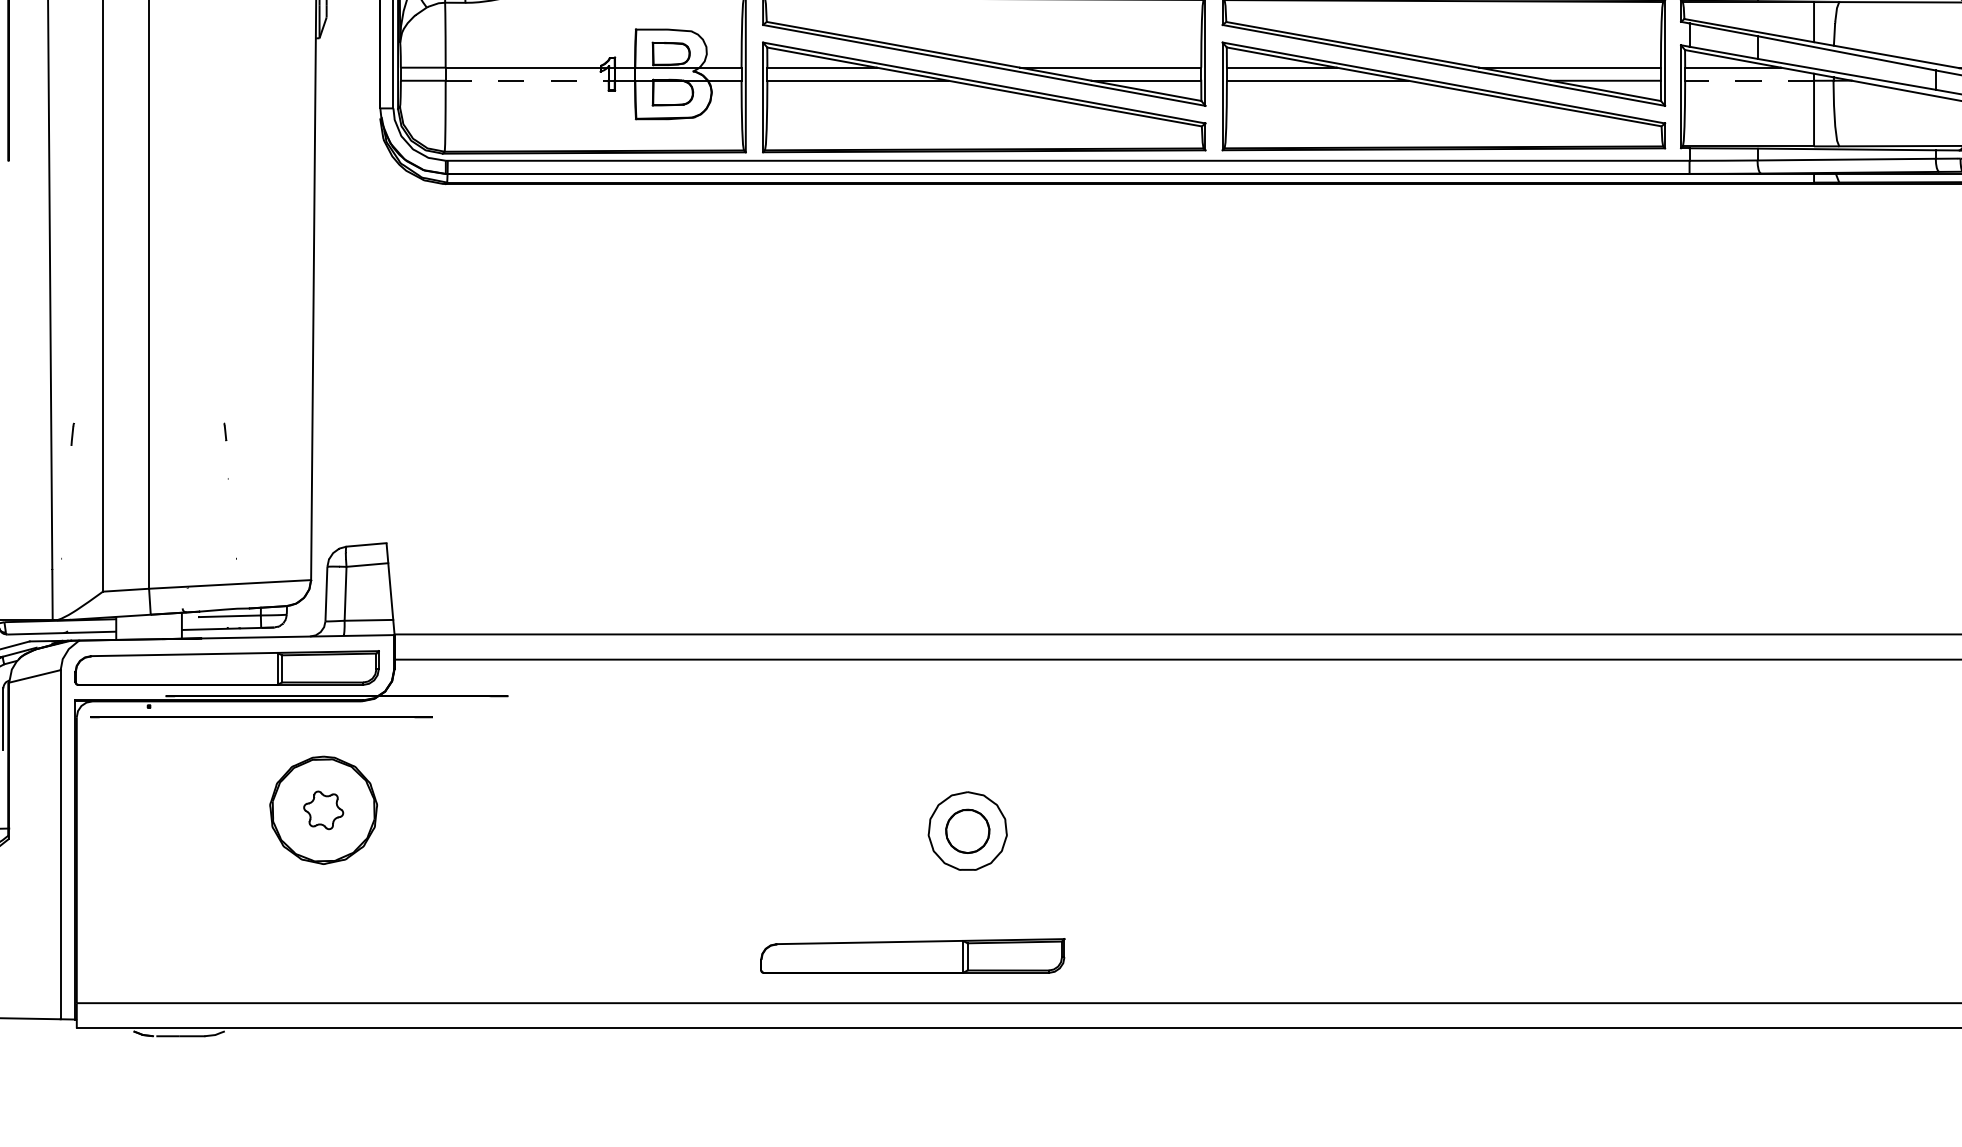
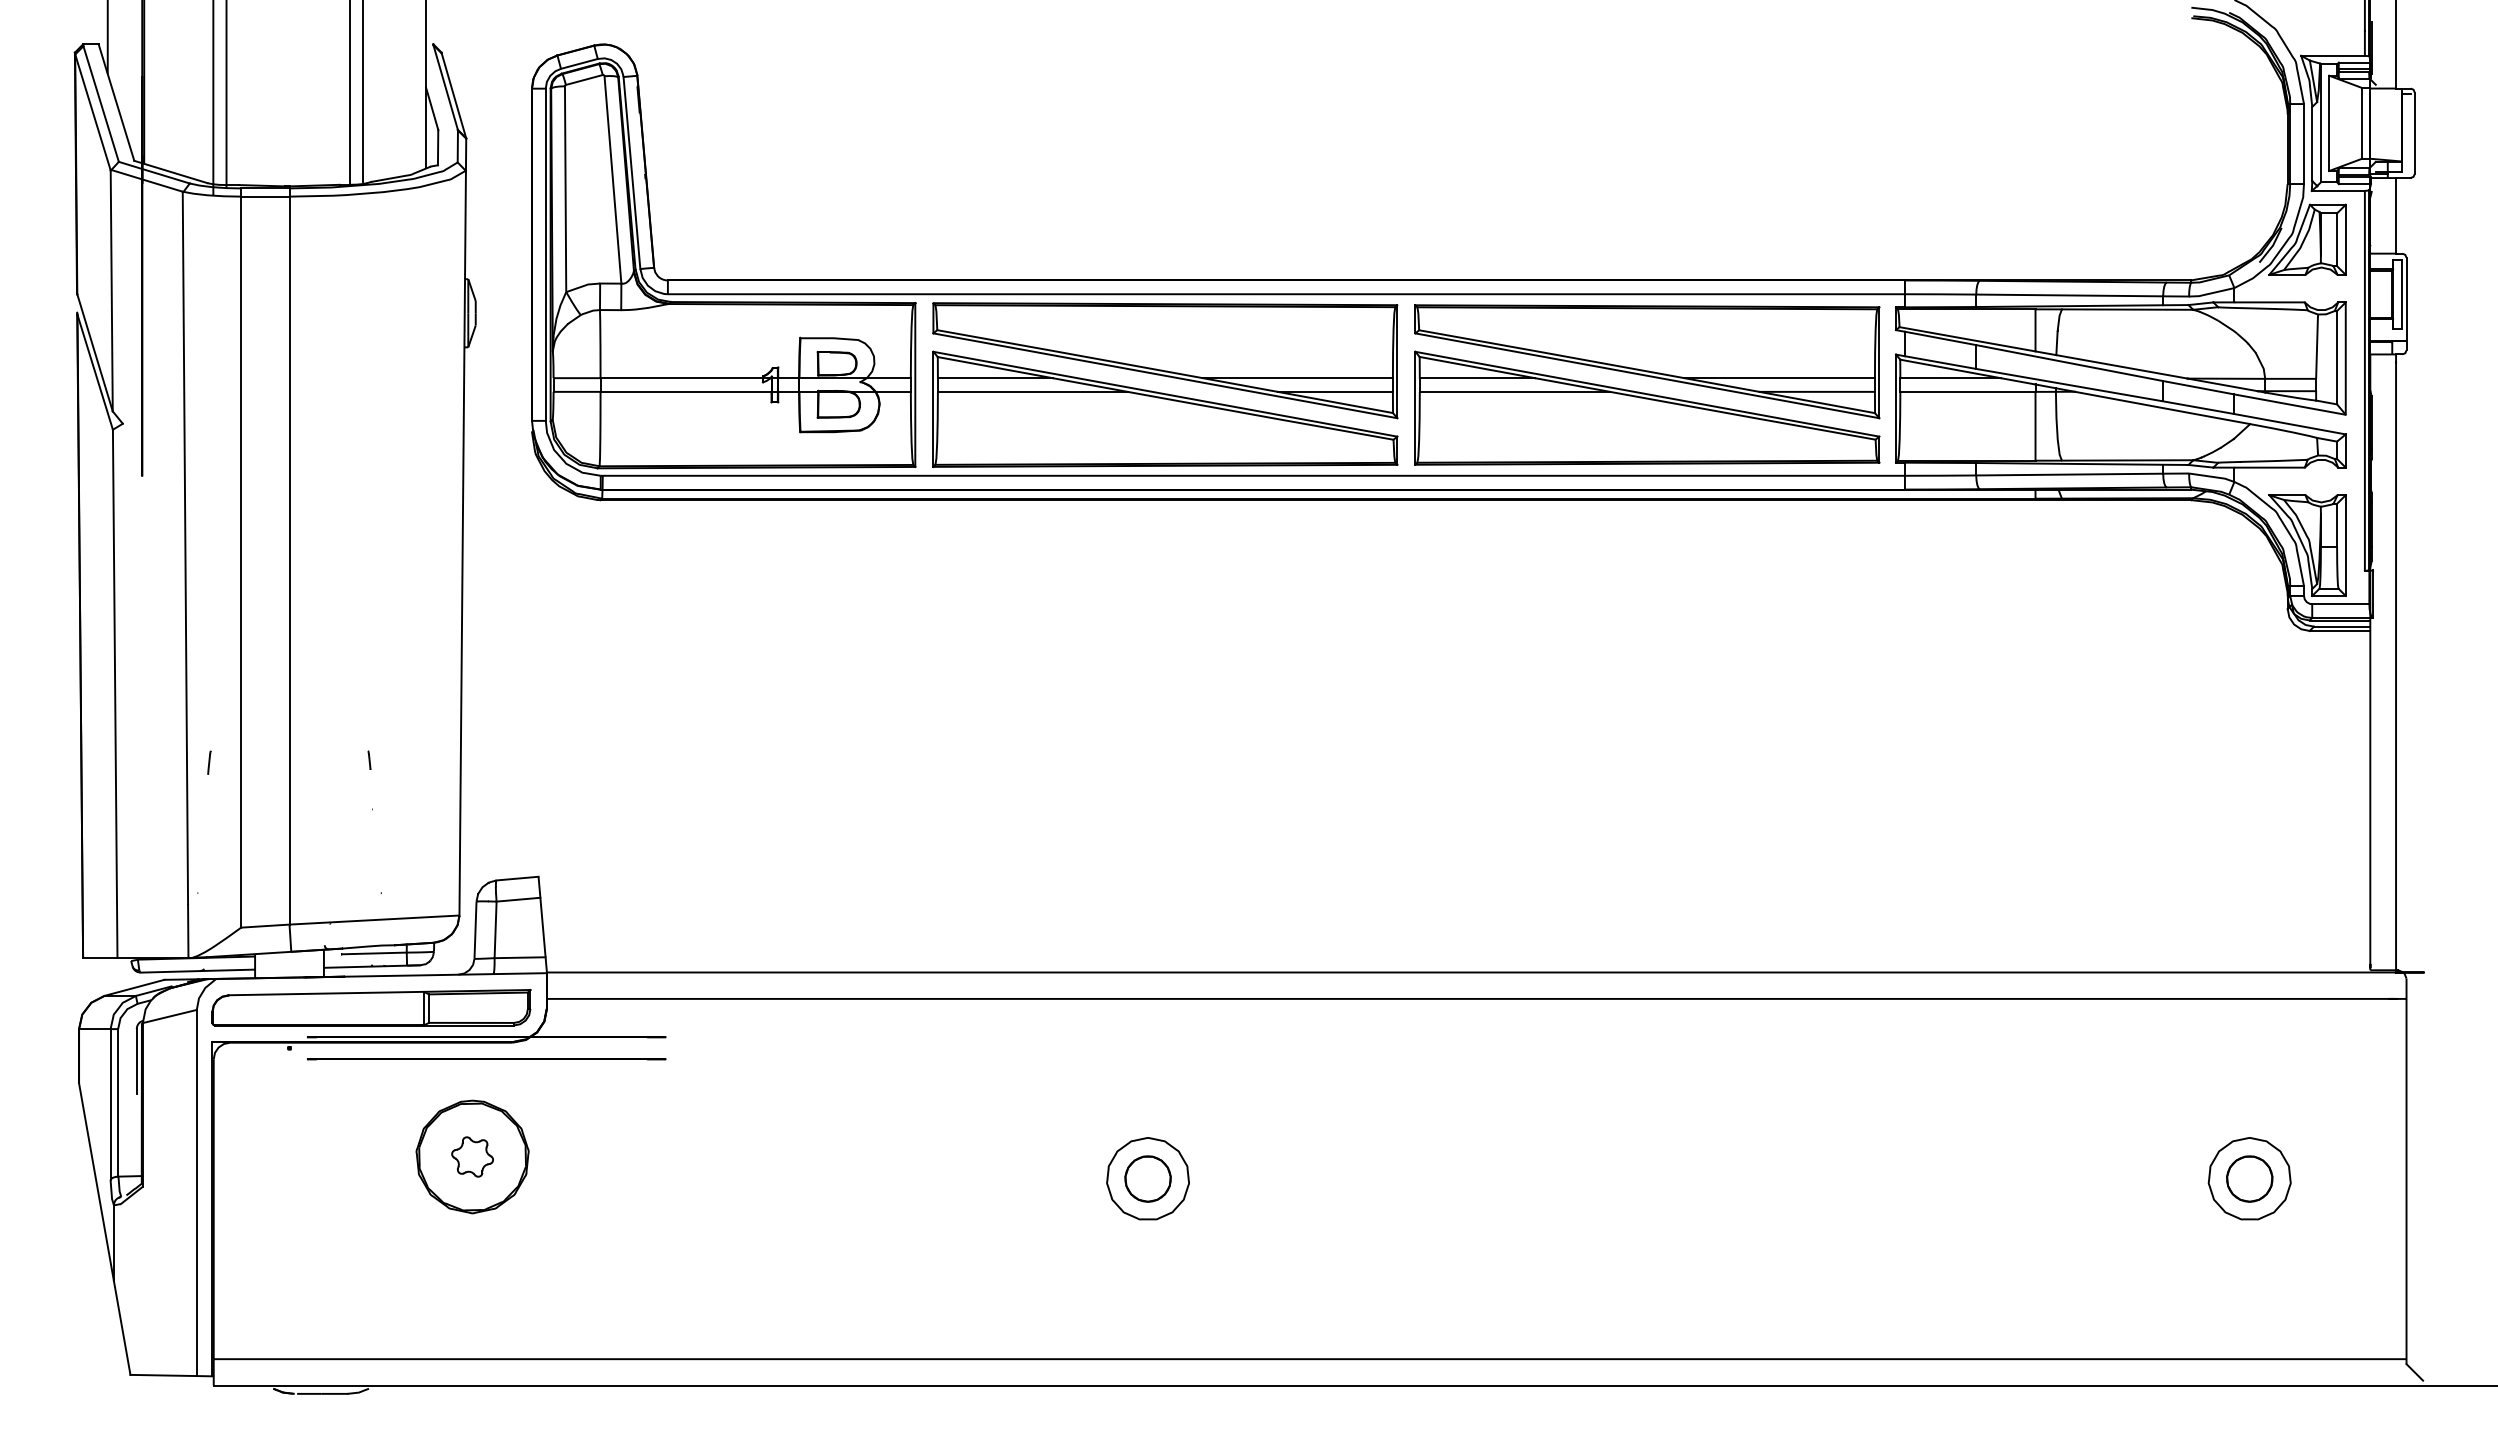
line: (527, 80) -> (686, 391), dashed -> solid
line: (1749, 80) -> (1967, 391), dashed -> solid
line: (261, 717) -> (486, 1059), moved
part: (912, 955) -> (1090, 1309), removed

